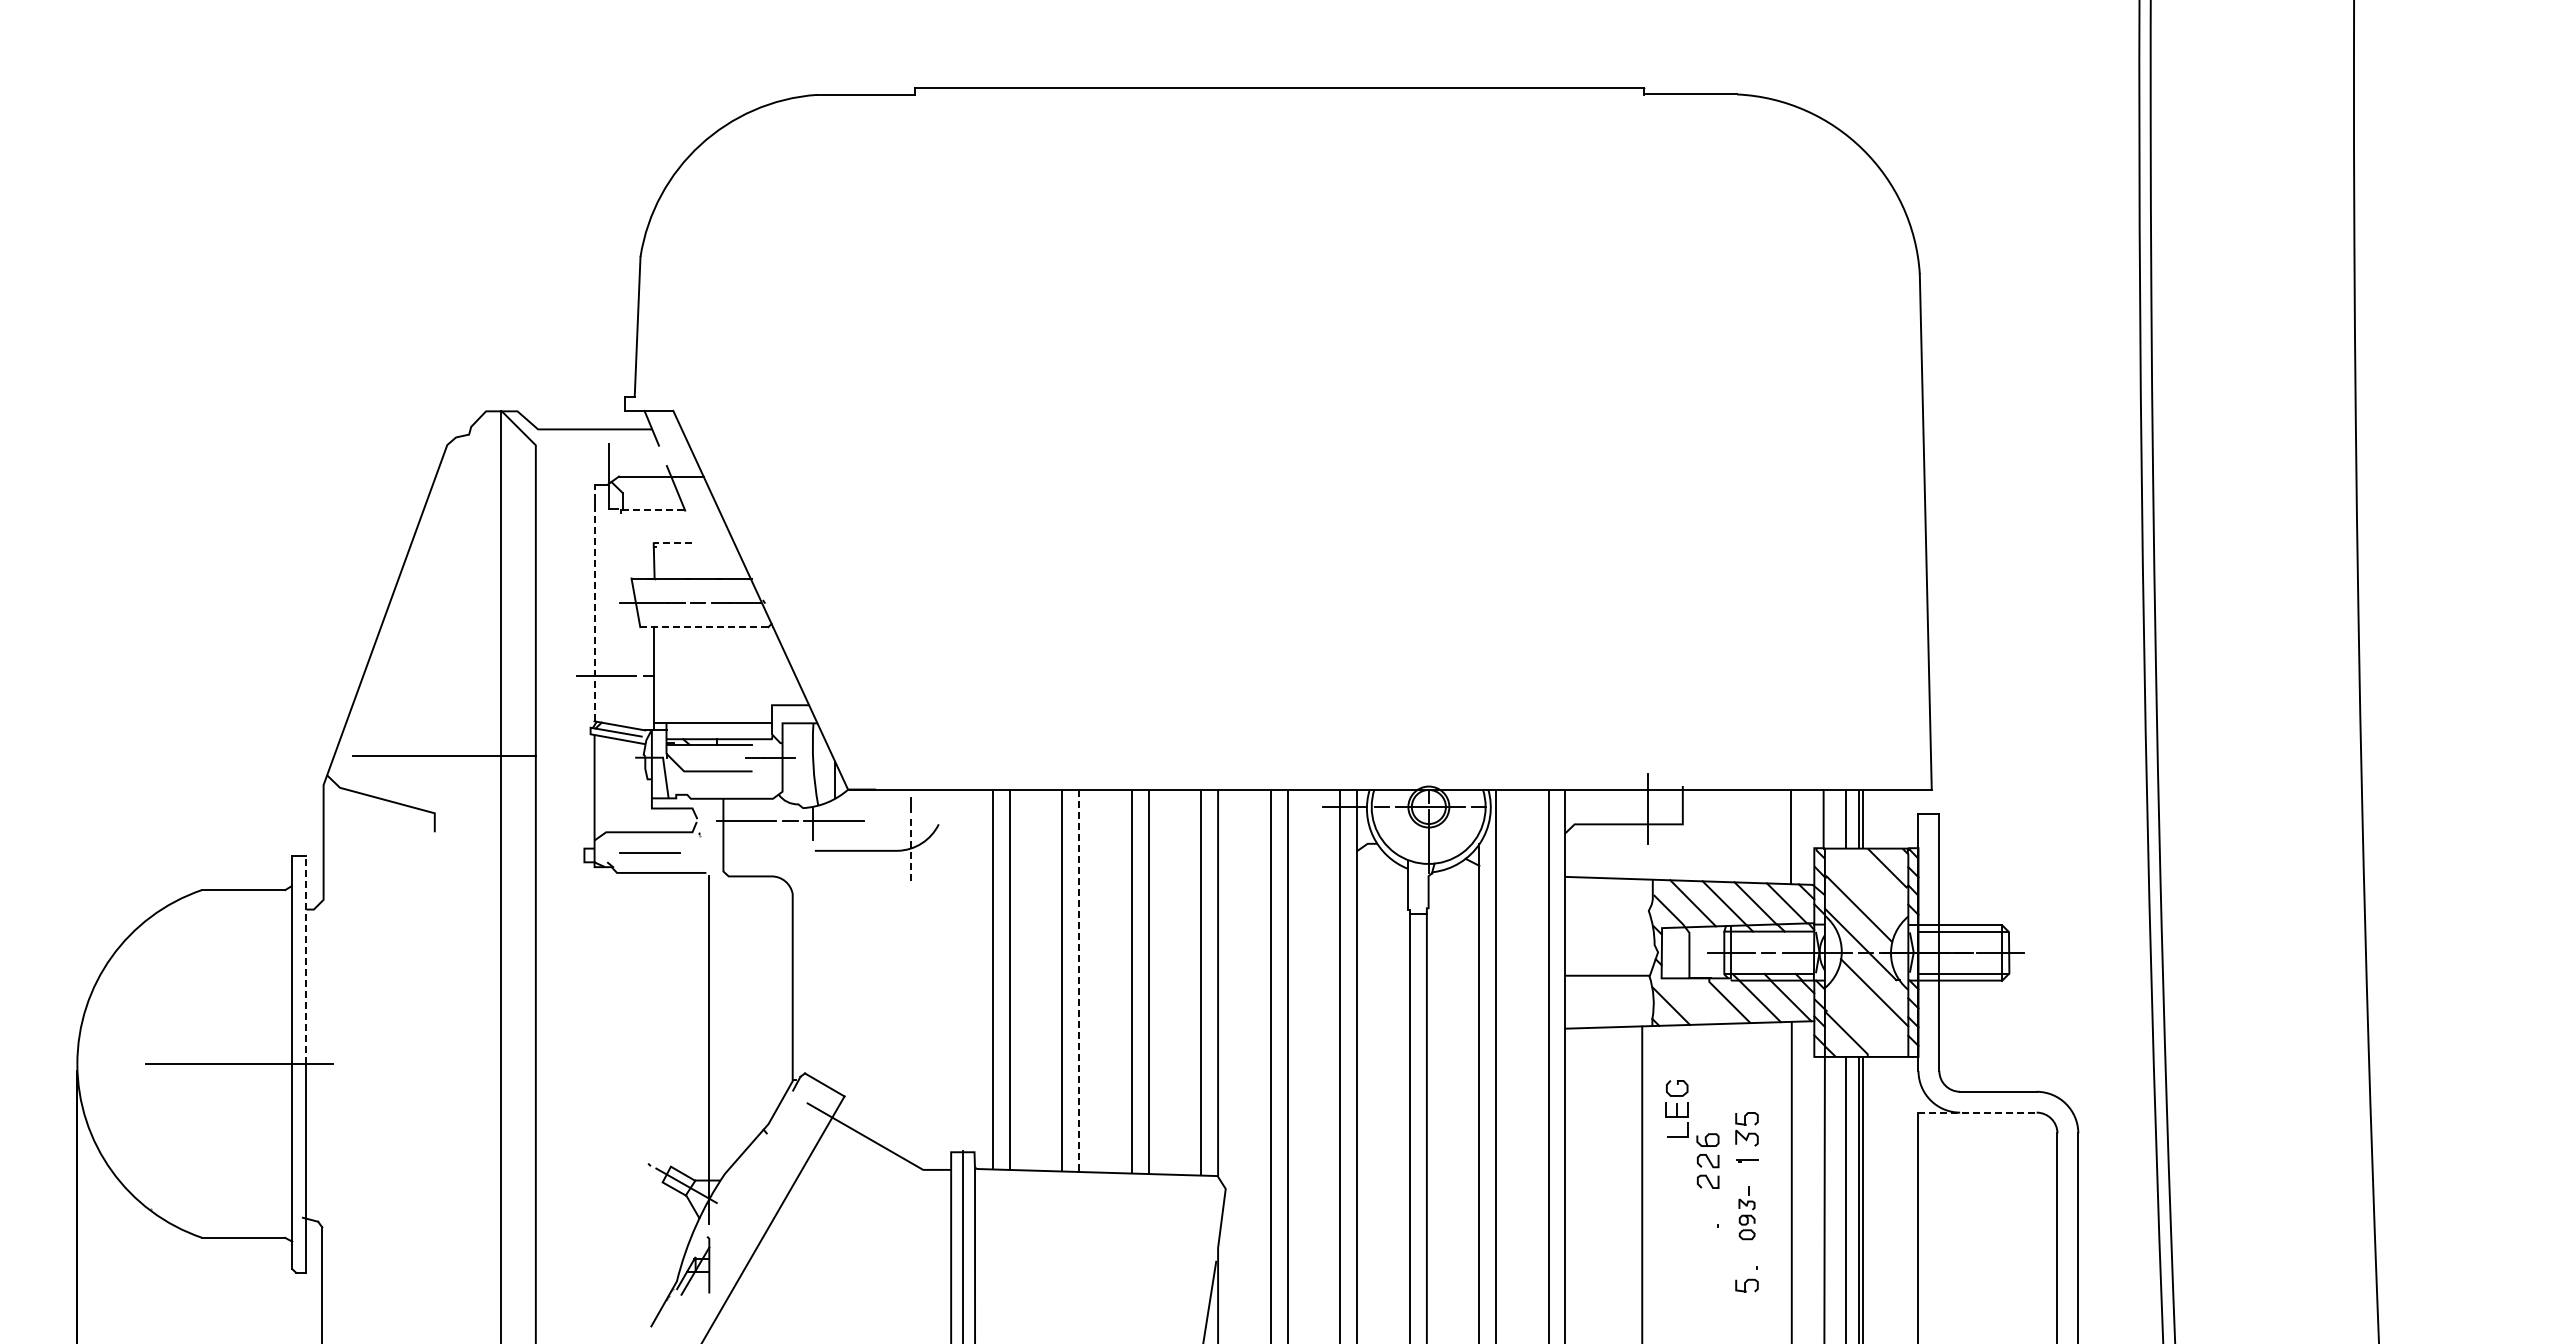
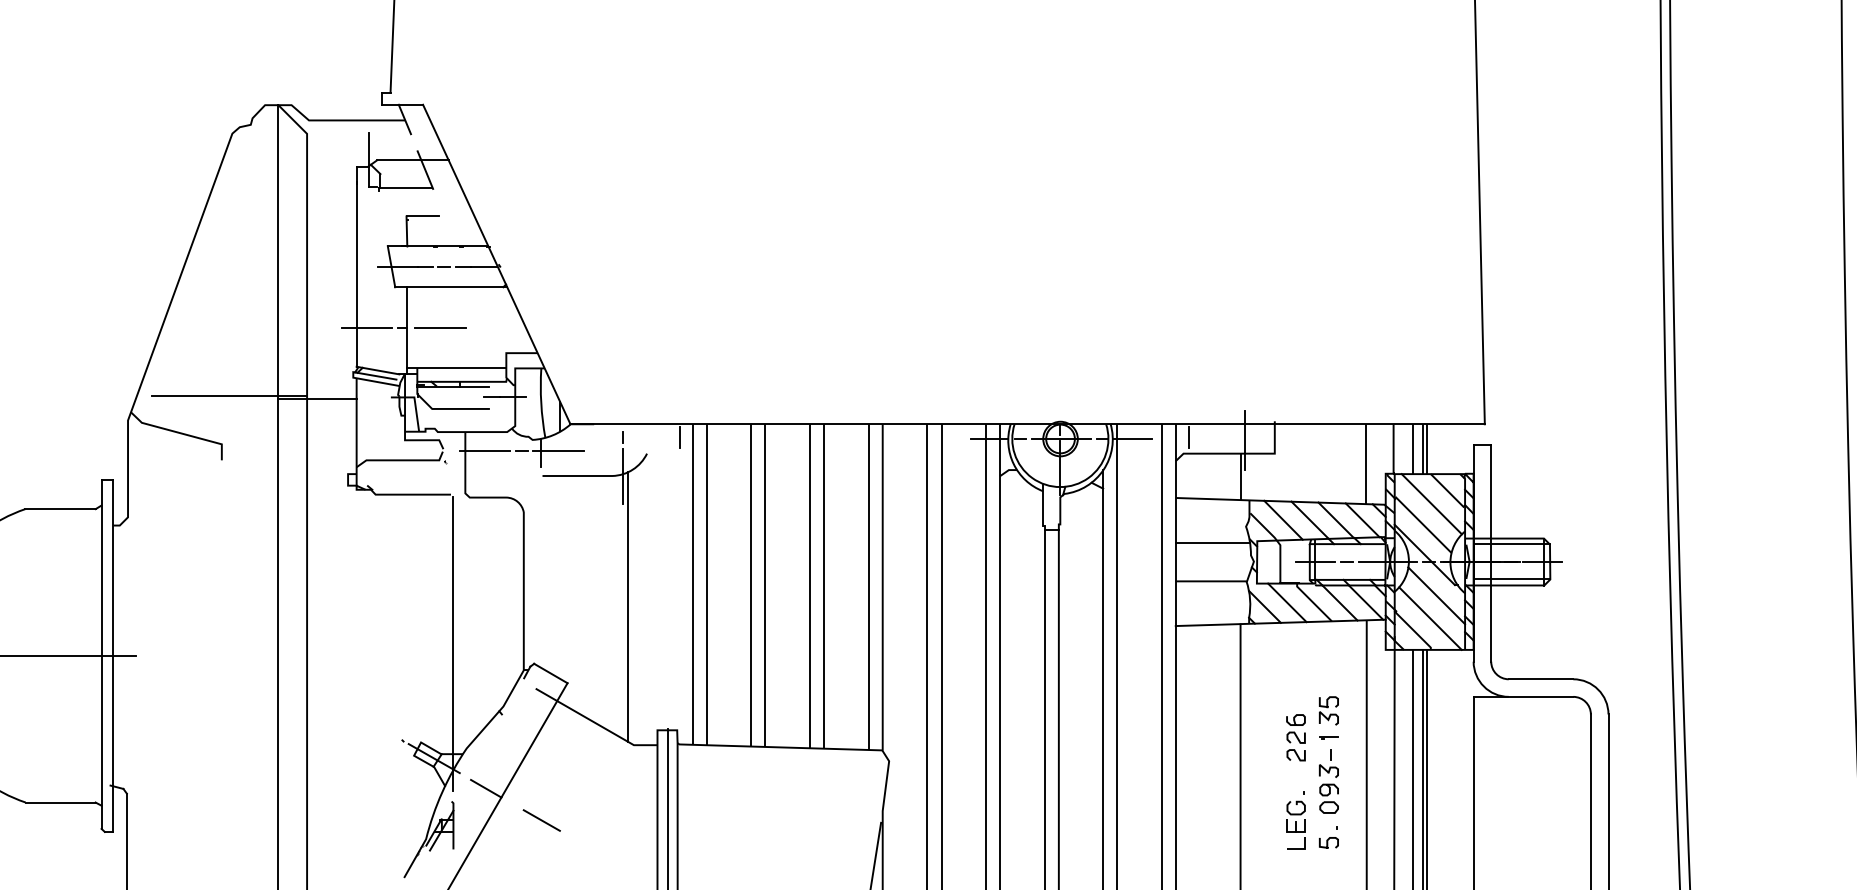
line: (652, 509) -> (405, 188), dashed -> solid
line: (672, 543) -> (422, 216), dashed -> solid
line: (594, 602) -> (356, 266), dashed -> solid
line: (707, 627) -> (451, 287), dashed -> solid
line: (547, 759) -> (316, 398), added
line: (977, 805) -> (679, 437), added
line: (1580, 805) -> (1188, 437), added
line: (1513, 806) -> (1131, 438), added
line: (910, 851) -> (623, 476), dashed -> solid
line: (1642, 851) -> (1240, 476), added
line: (649, 852) -> (440, 328), moved
line: (1868, 883) -> (1431, 503), added
line: (1609, 930) -> (1212, 543), added
line: (306, 959) -> (113, 567), dashed -> solid
line: (1079, 981) -> (765, 586), dashed -> solid
line: (1697, 1001) -> (1287, 603), added
line: (916, 1005) -> (628, 606), added
line: (1867, 1019) -> (1430, 618), added
part: (1676, 1108) -> (1295, 825), moved
line: (1978, 1112) -> (1524, 696), dashed -> solid
part: (1746, 1213) -> (1328, 781), size x1.43
line: (748, 1221) -> (486, 788), added
line: (813, 1258) -> (541, 819), added

